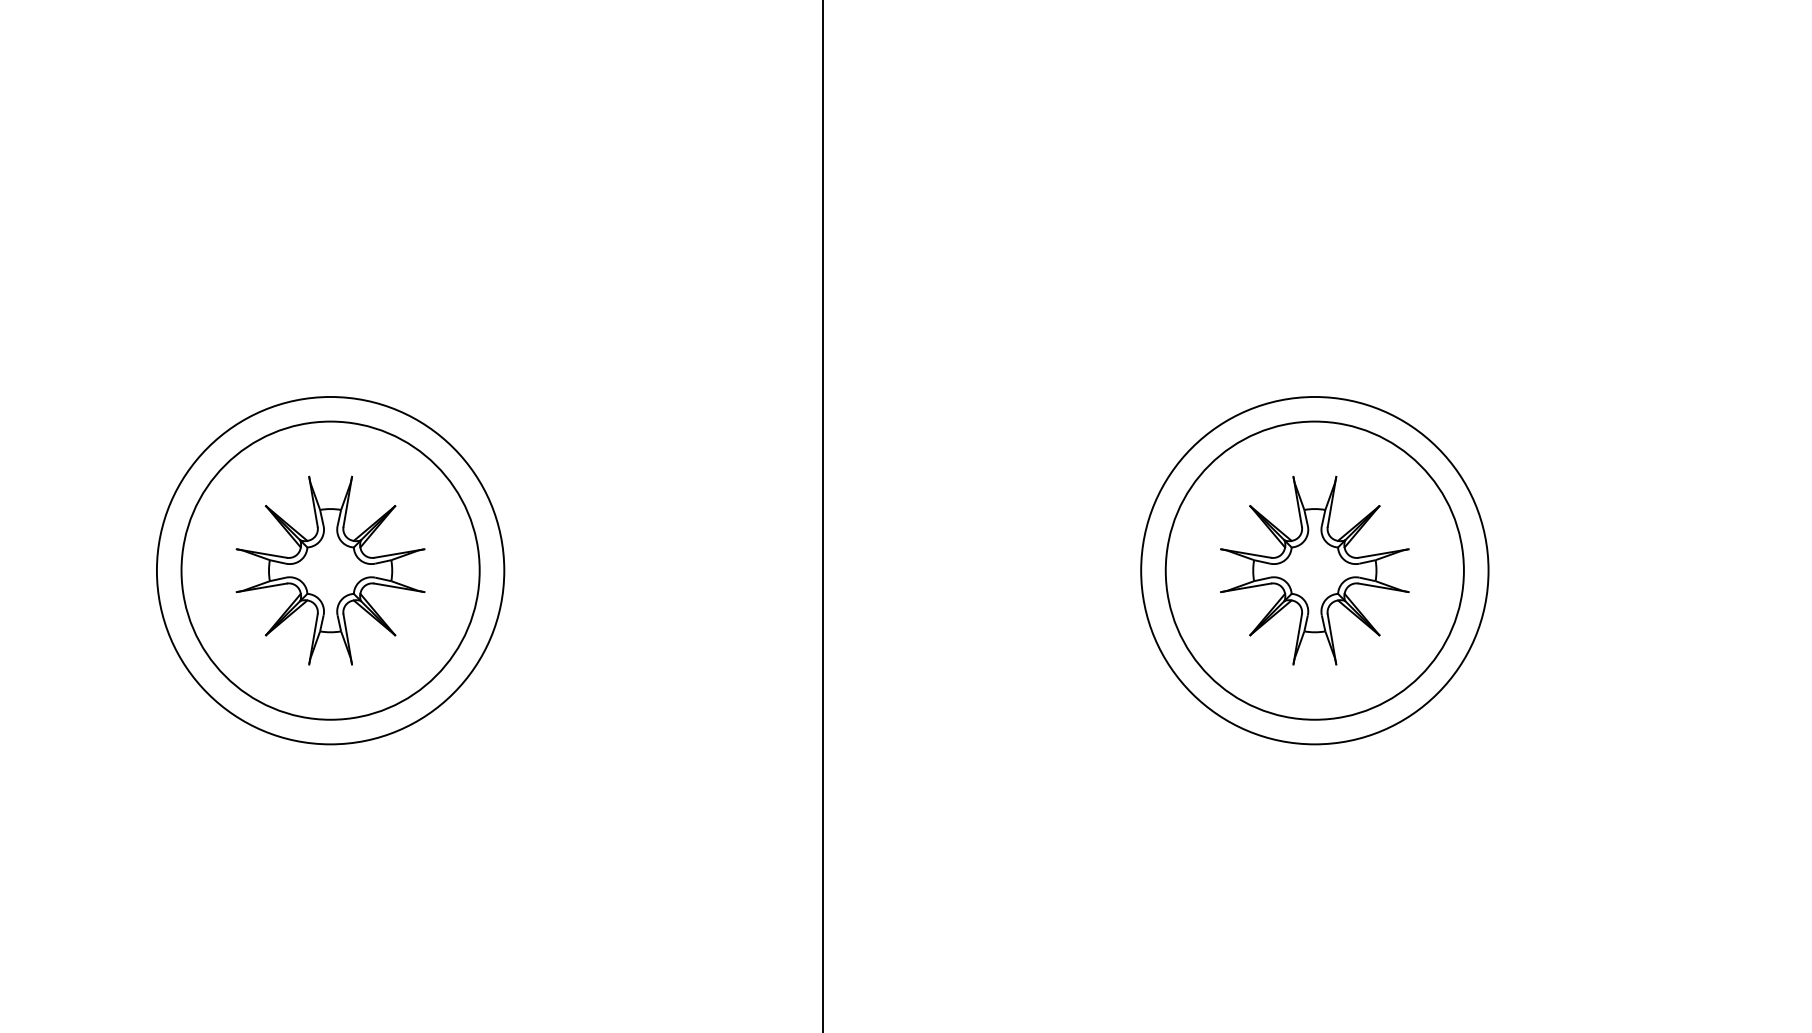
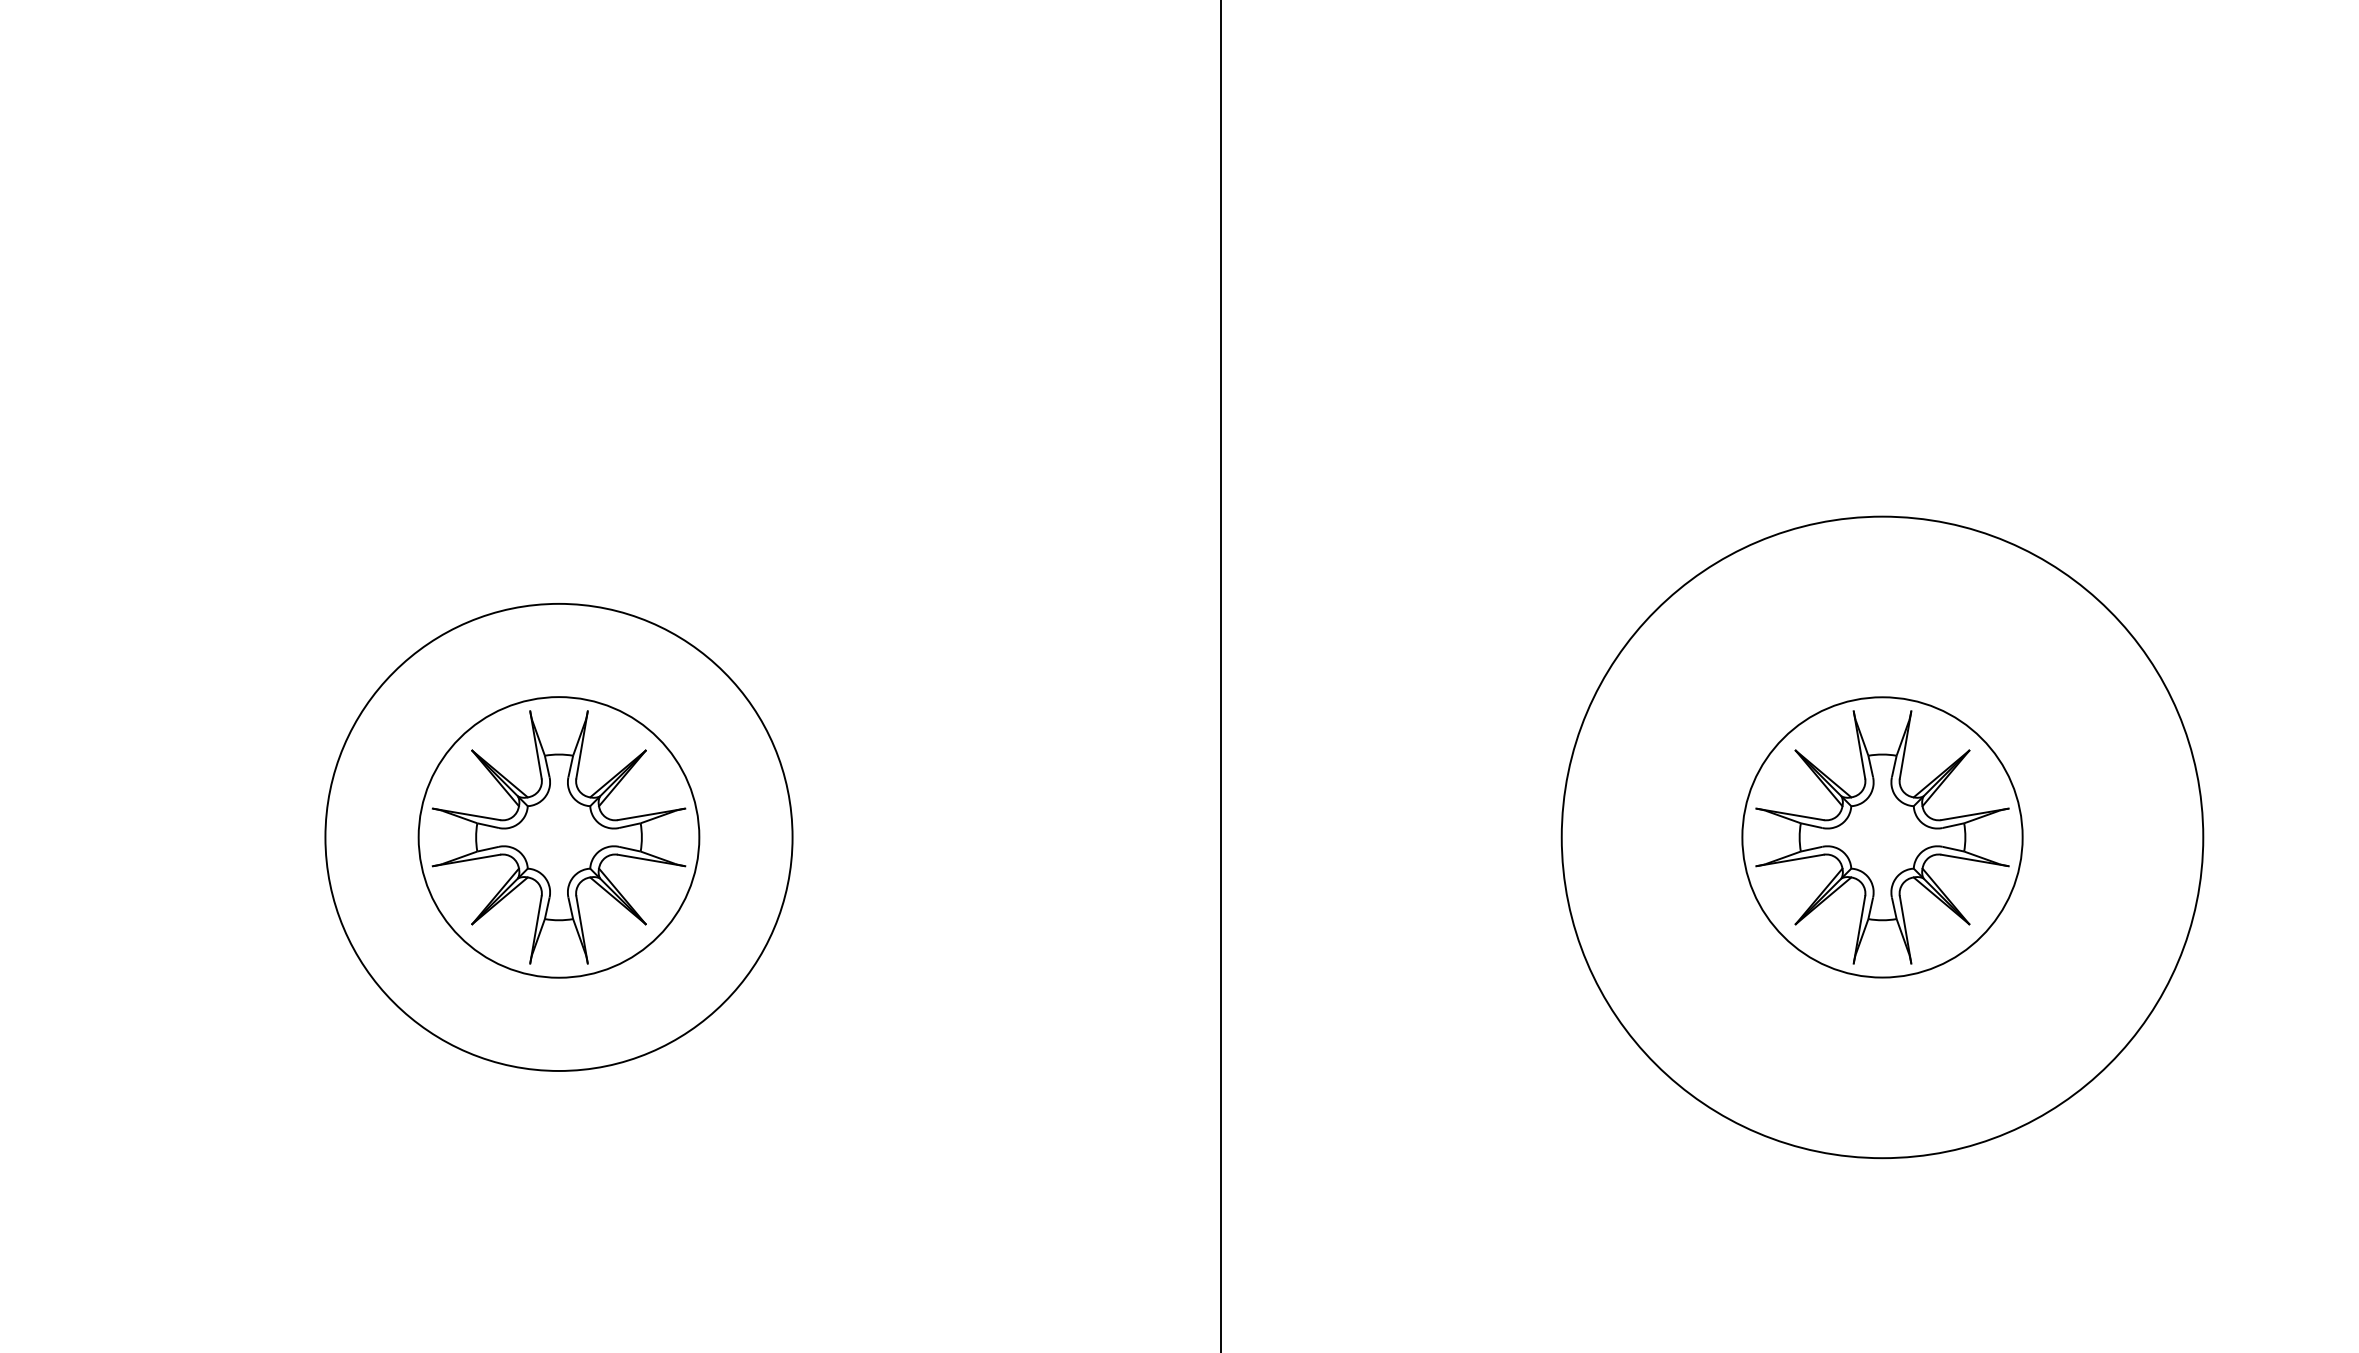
circle: (330, 570) -> (558, 837), size x0.7
circle: (1314, 570) -> (1882, 837), size x0.6
circle: (1314, 570) -> (1882, 837), size x1.6

